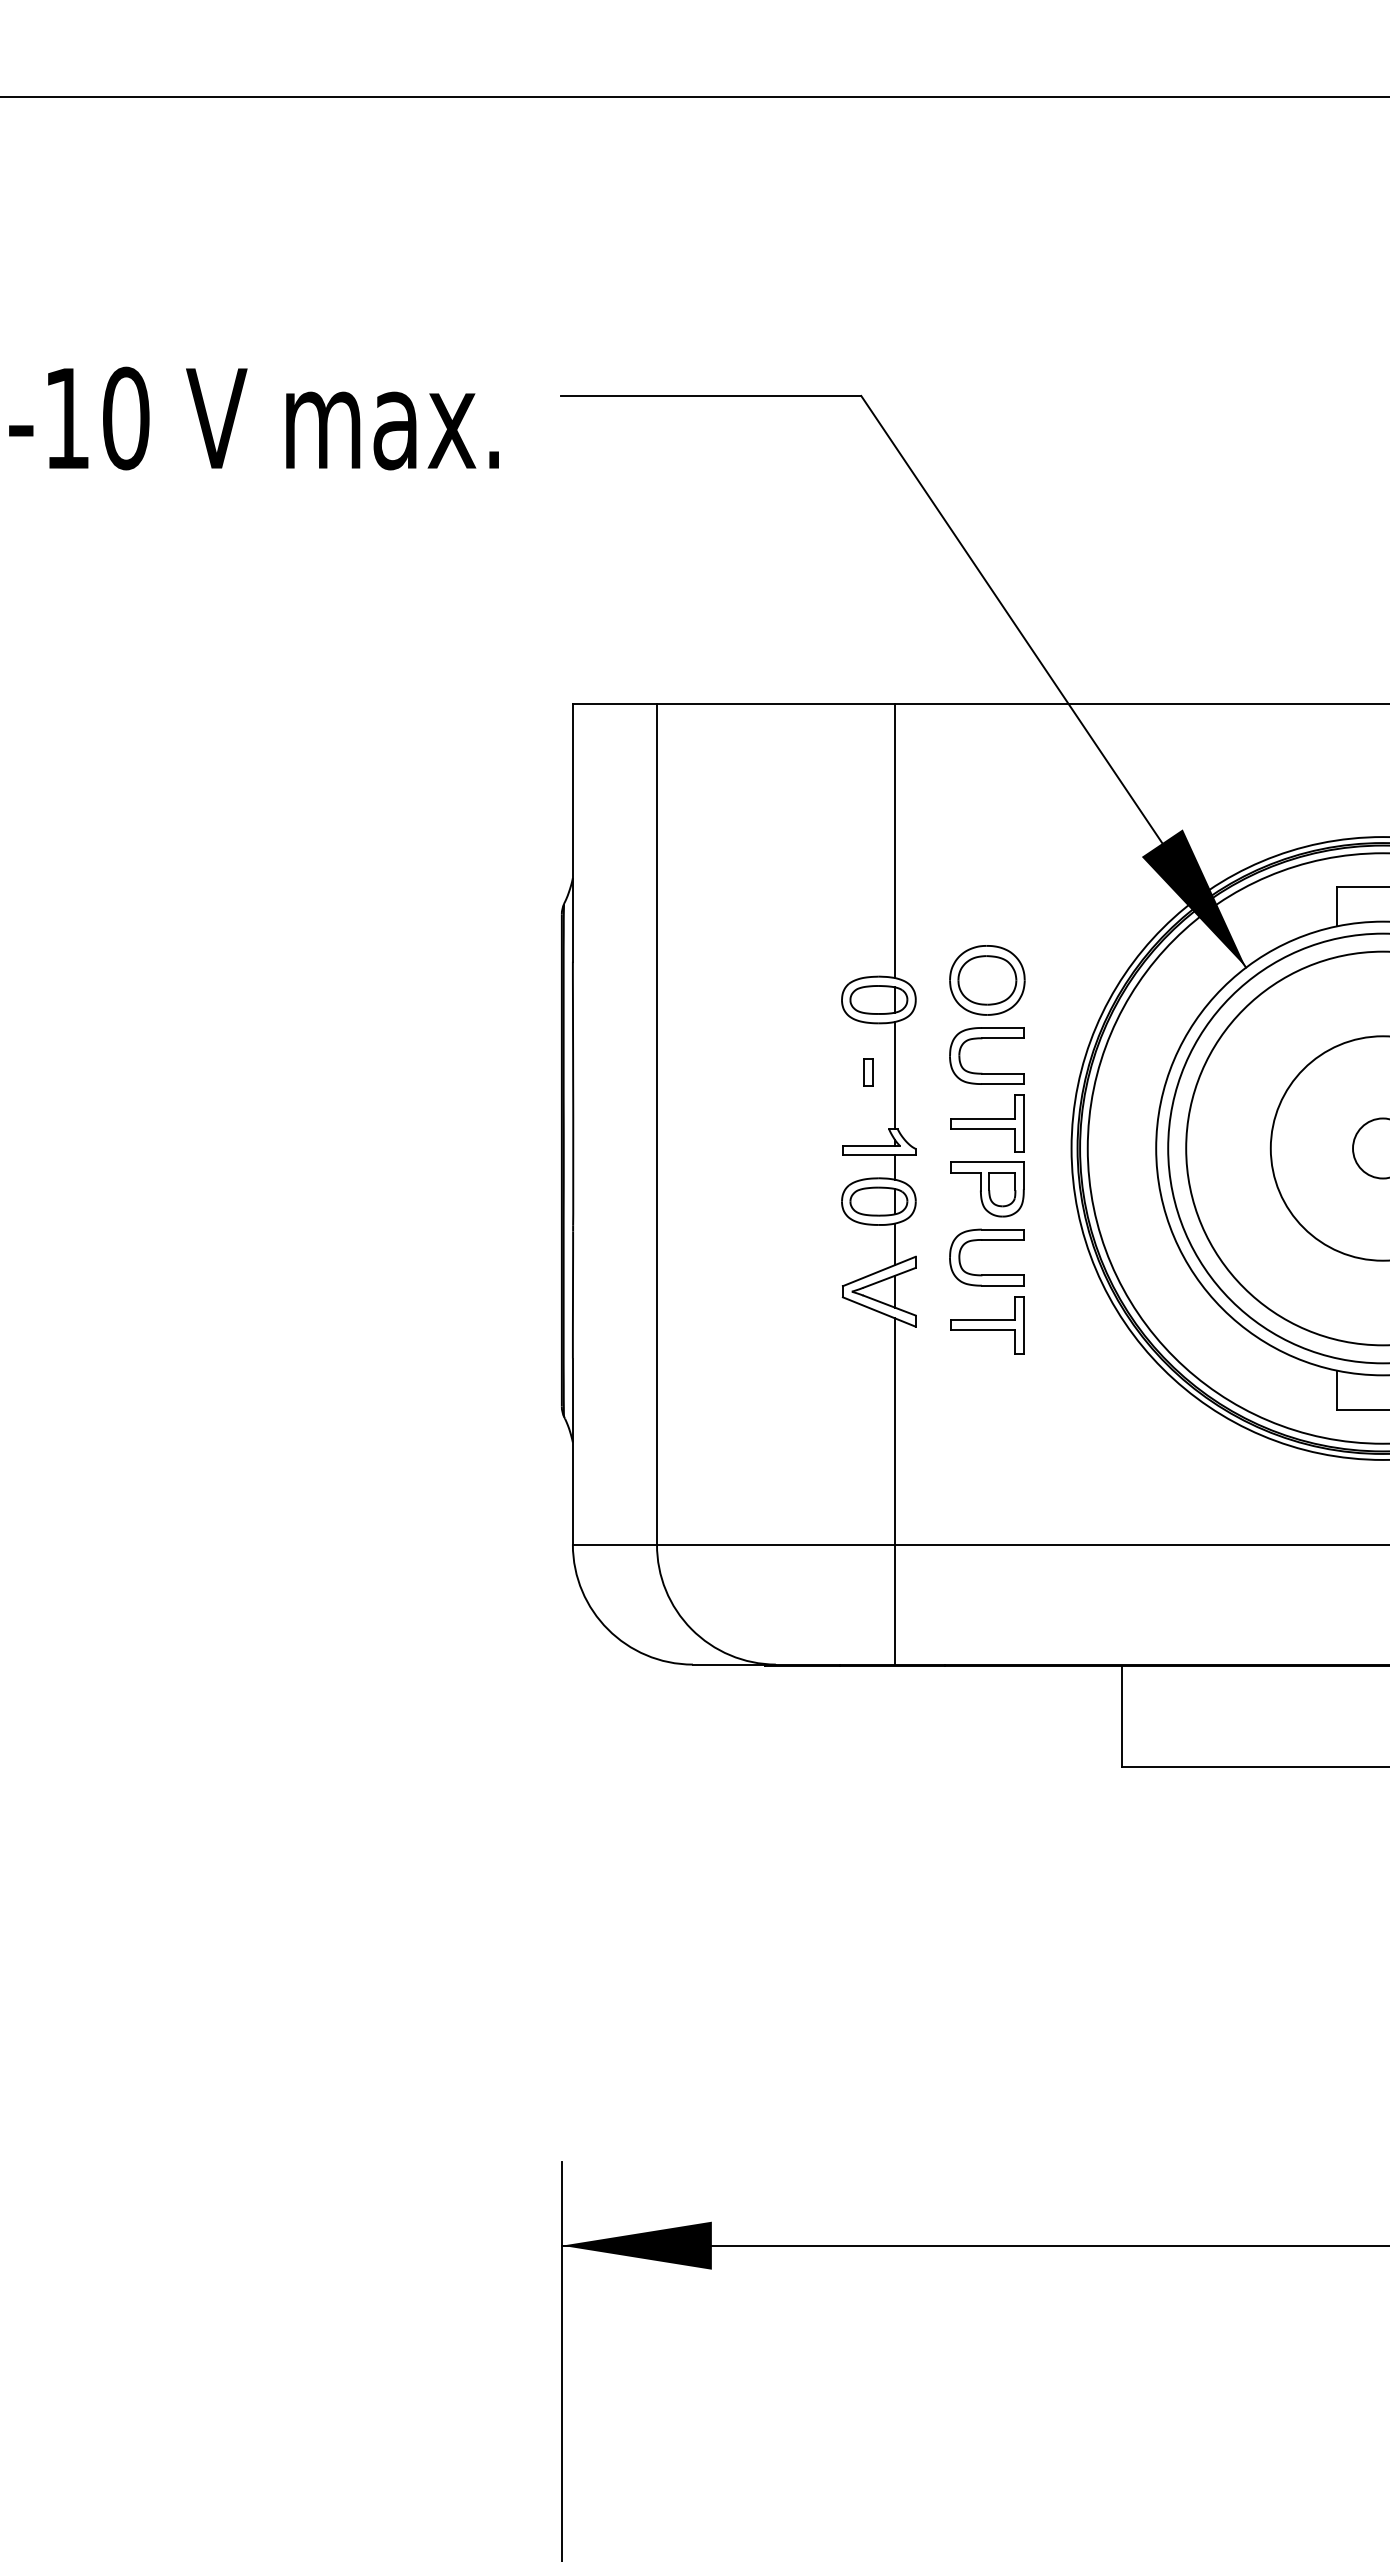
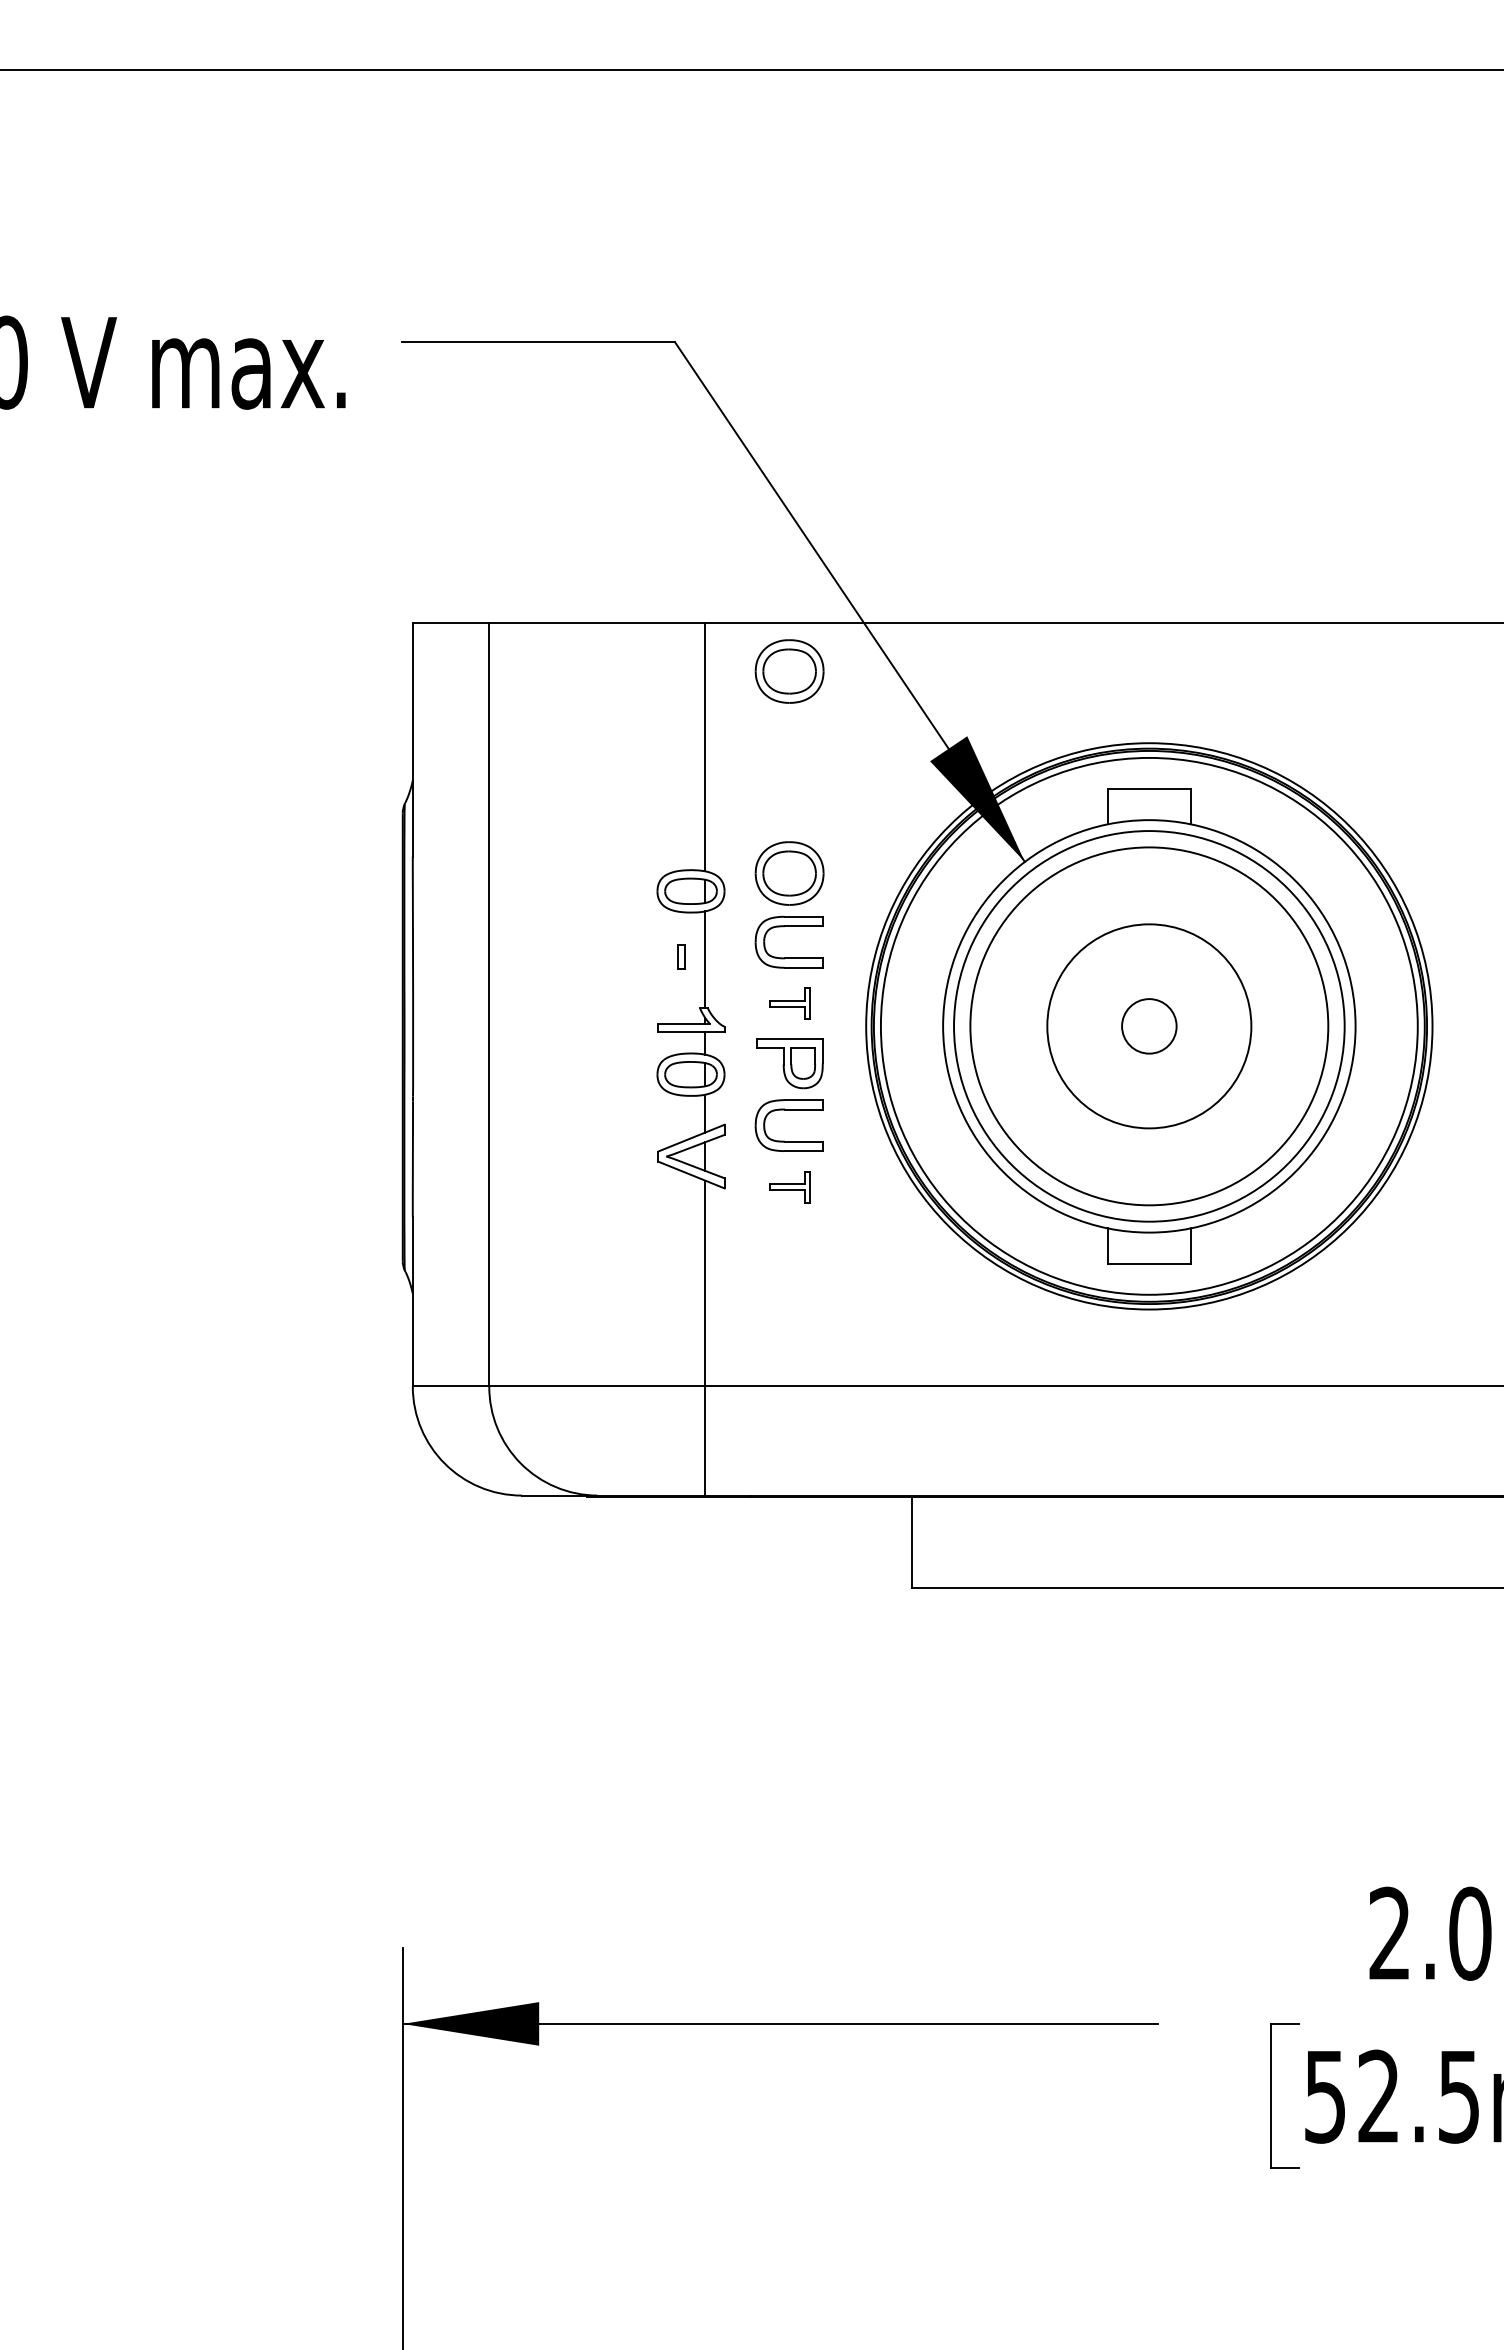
part: (987, 758) -> (789, 671), added
part: (987, 1123) -> (789, 1003), size x0.6
part: (987, 1324) -> (789, 1186), size x0.6

